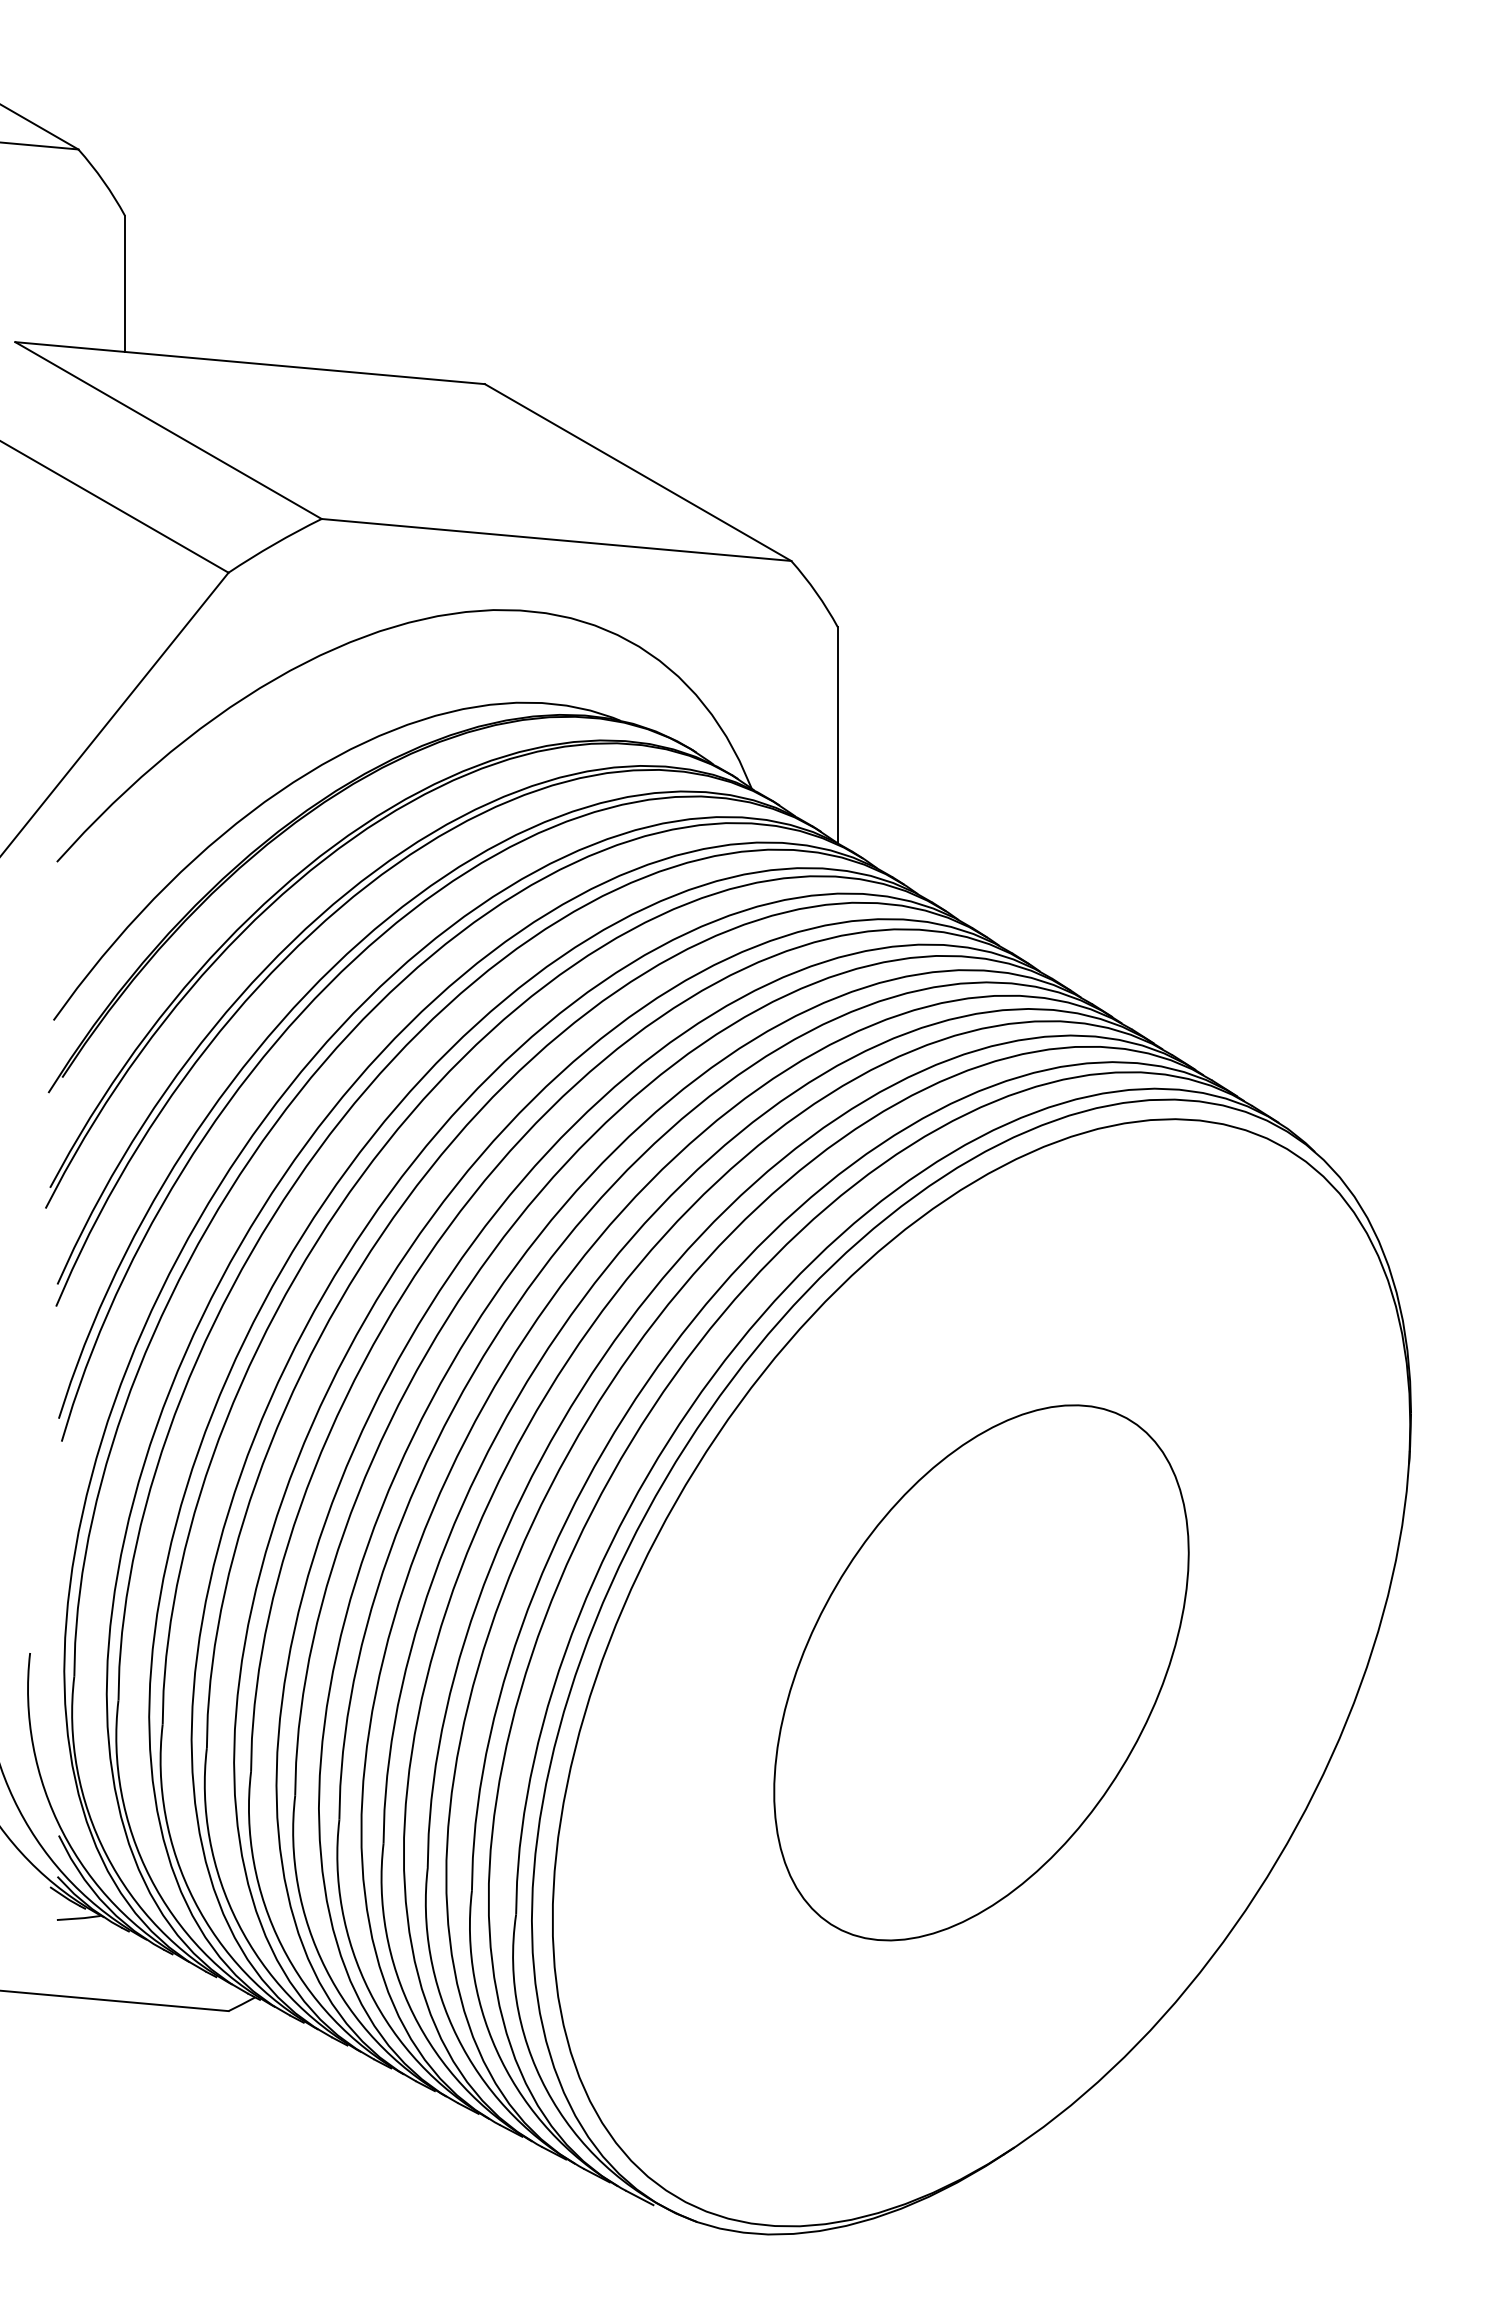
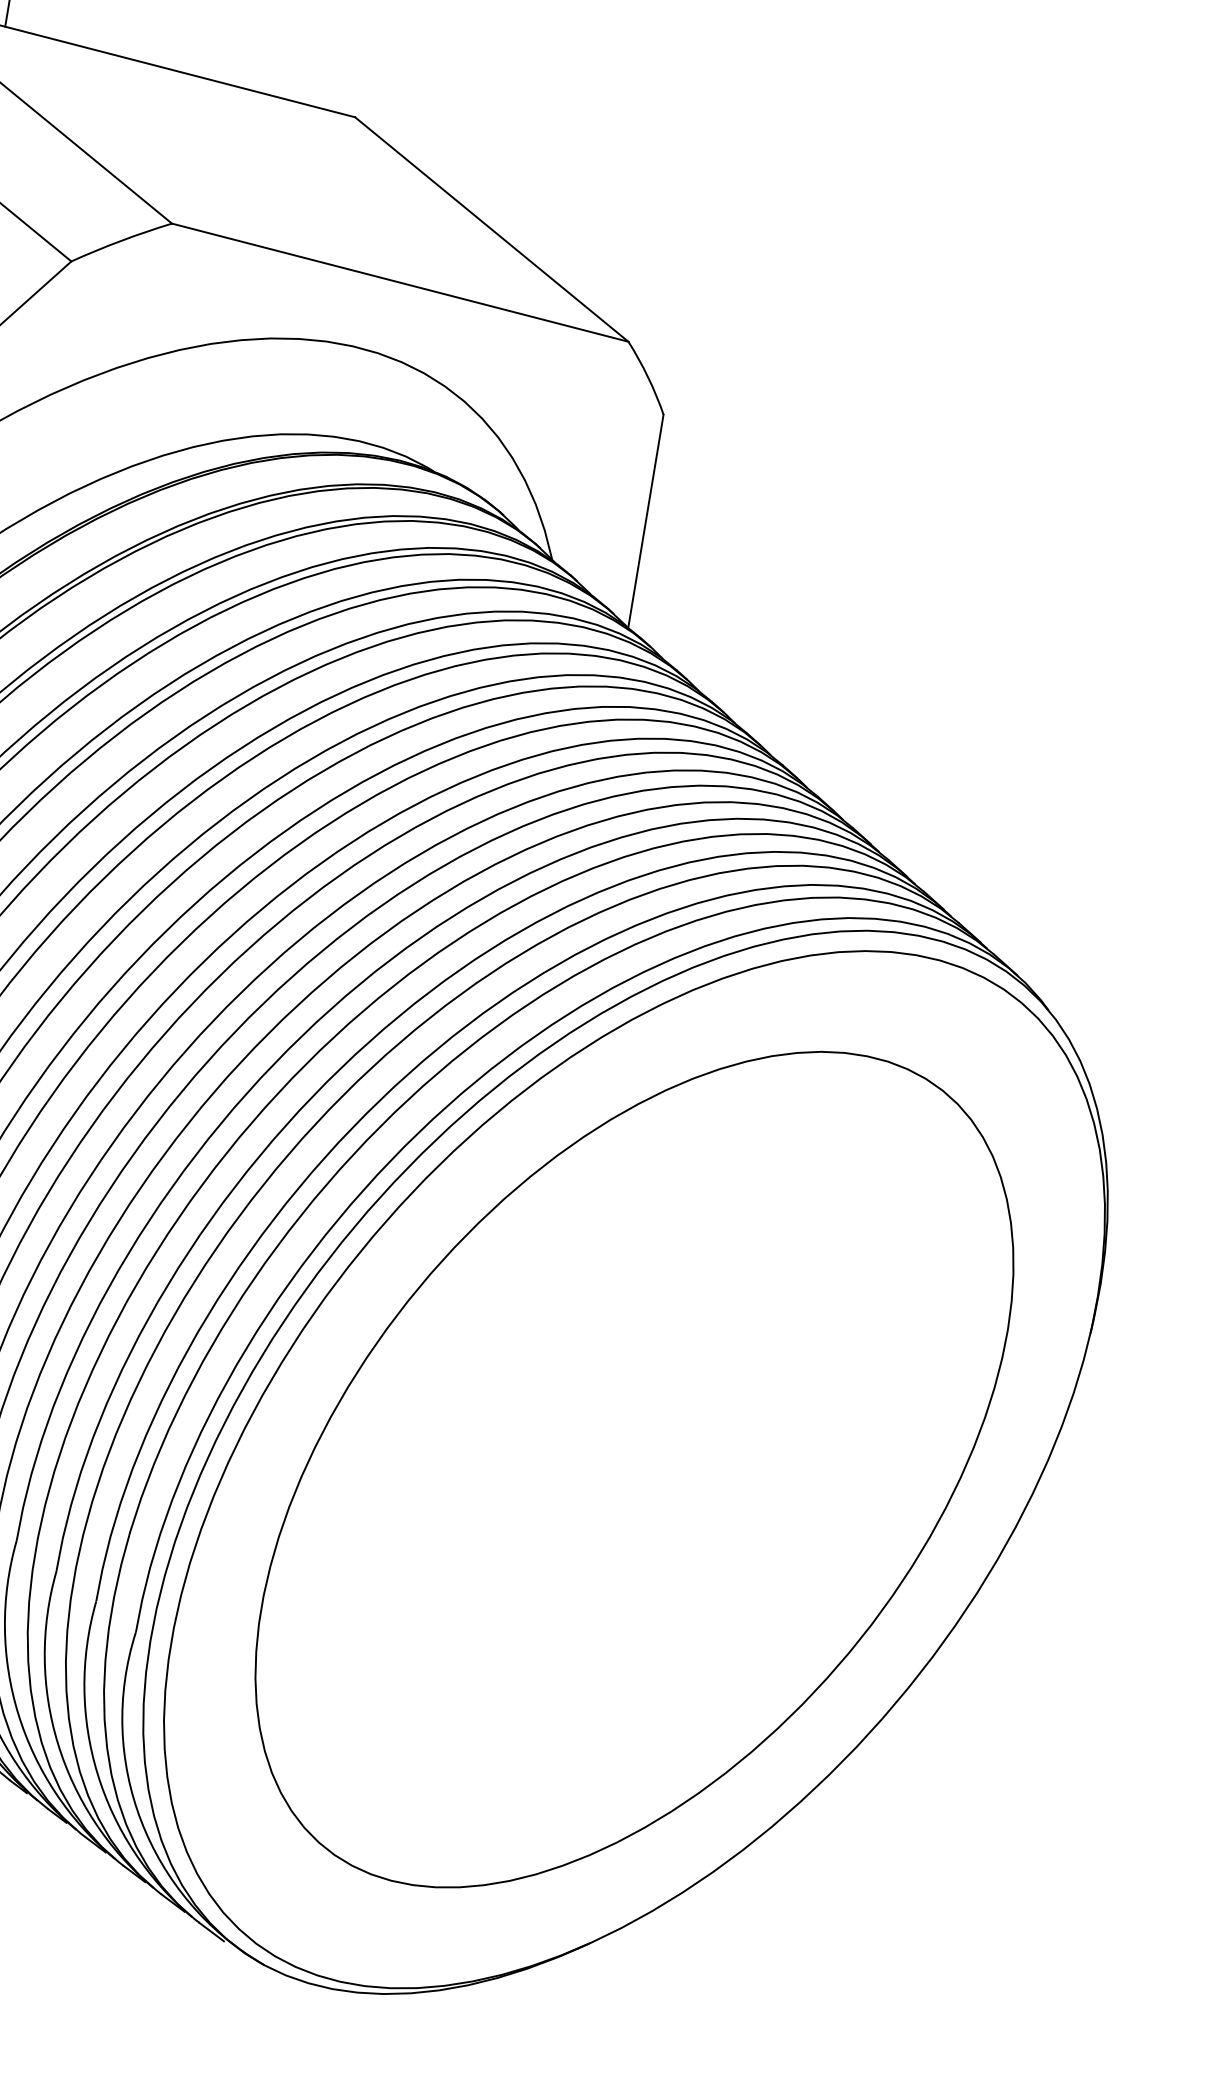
part: (981, 1672) -> (634, 1469), size x1.67

